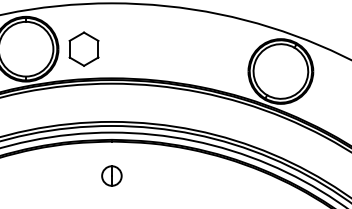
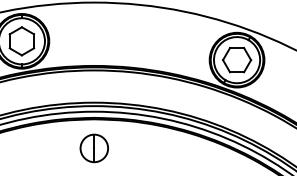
part: (83, 48) -> (21, 40), moved
part: (280, 71) -> (236, 60), added
part: (111, 175) -> (94, 147), size x1.67

